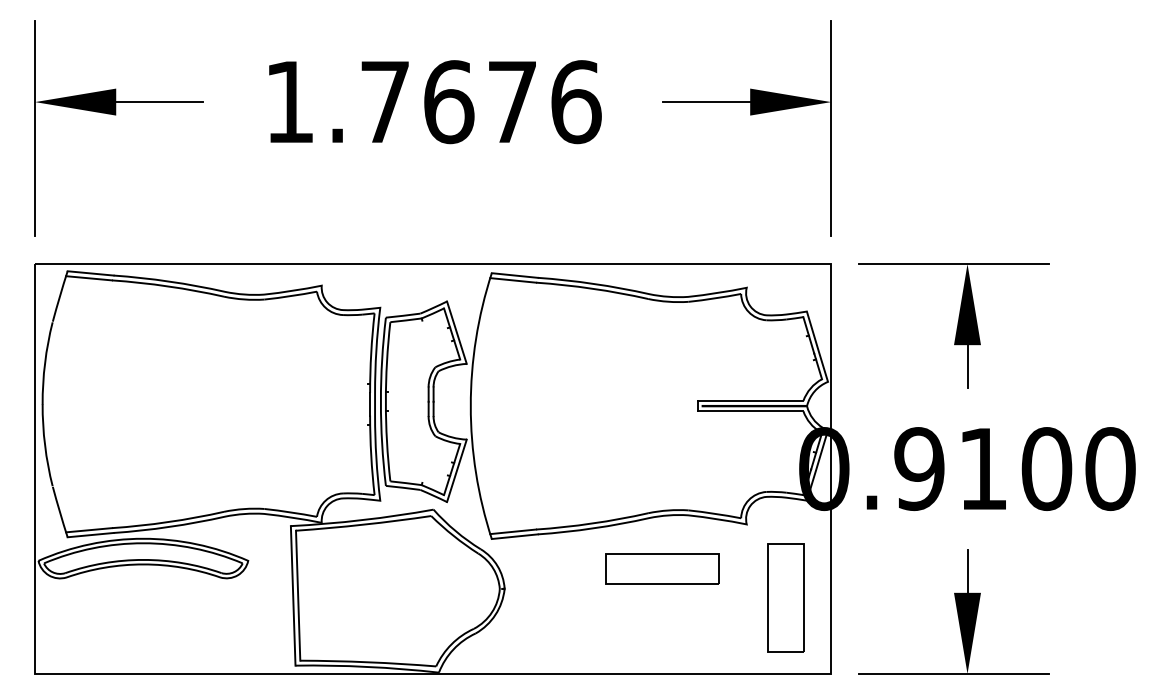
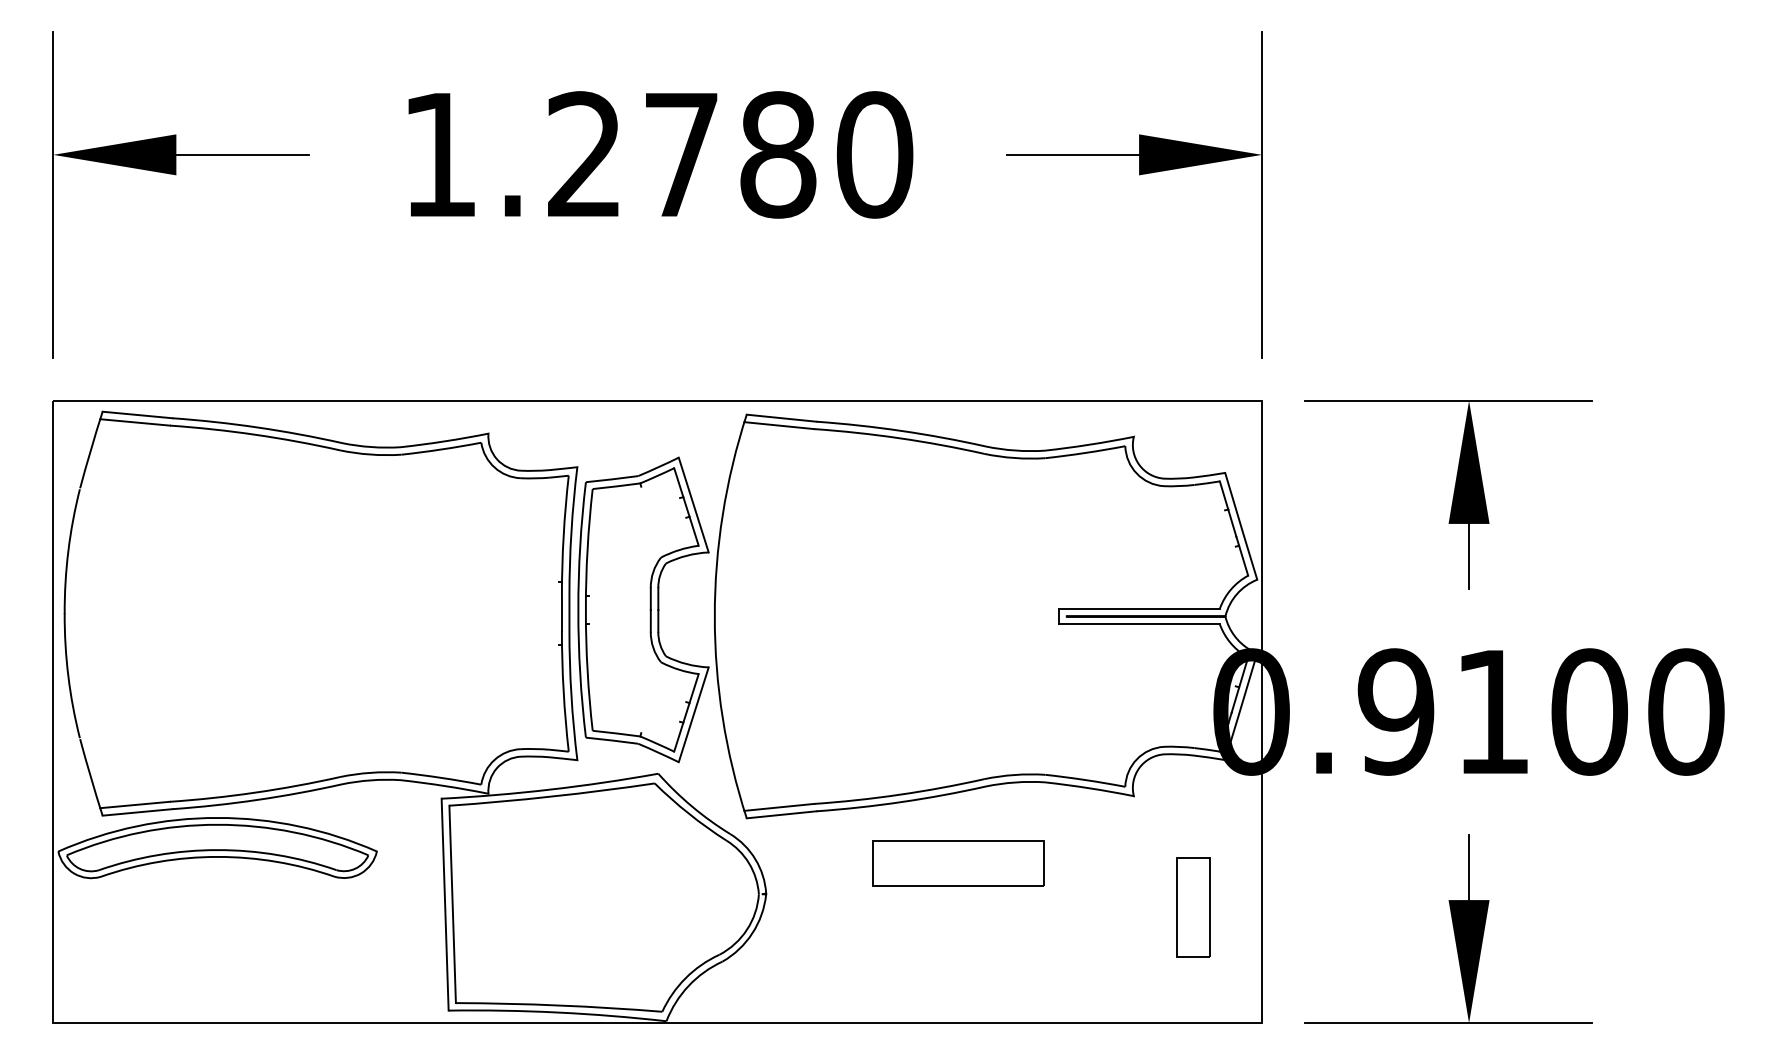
text: (481, 102) -> (731, 155), 1.7676 -> 1.2780
part: (662, 568) -> (958, 863), moved
part: (785, 597) -> (1192, 907), size x0.6

